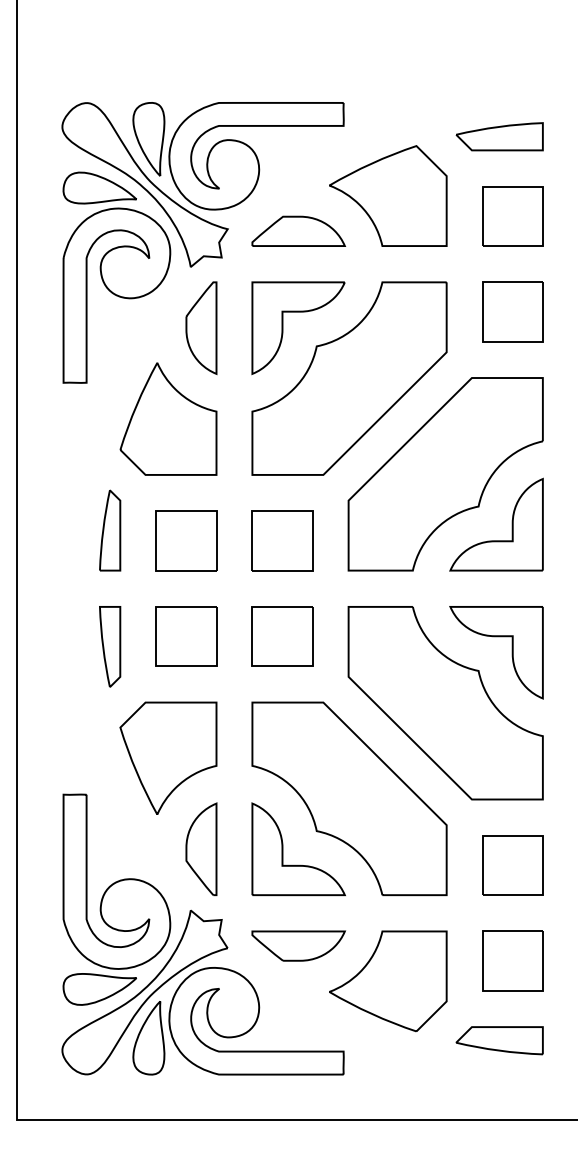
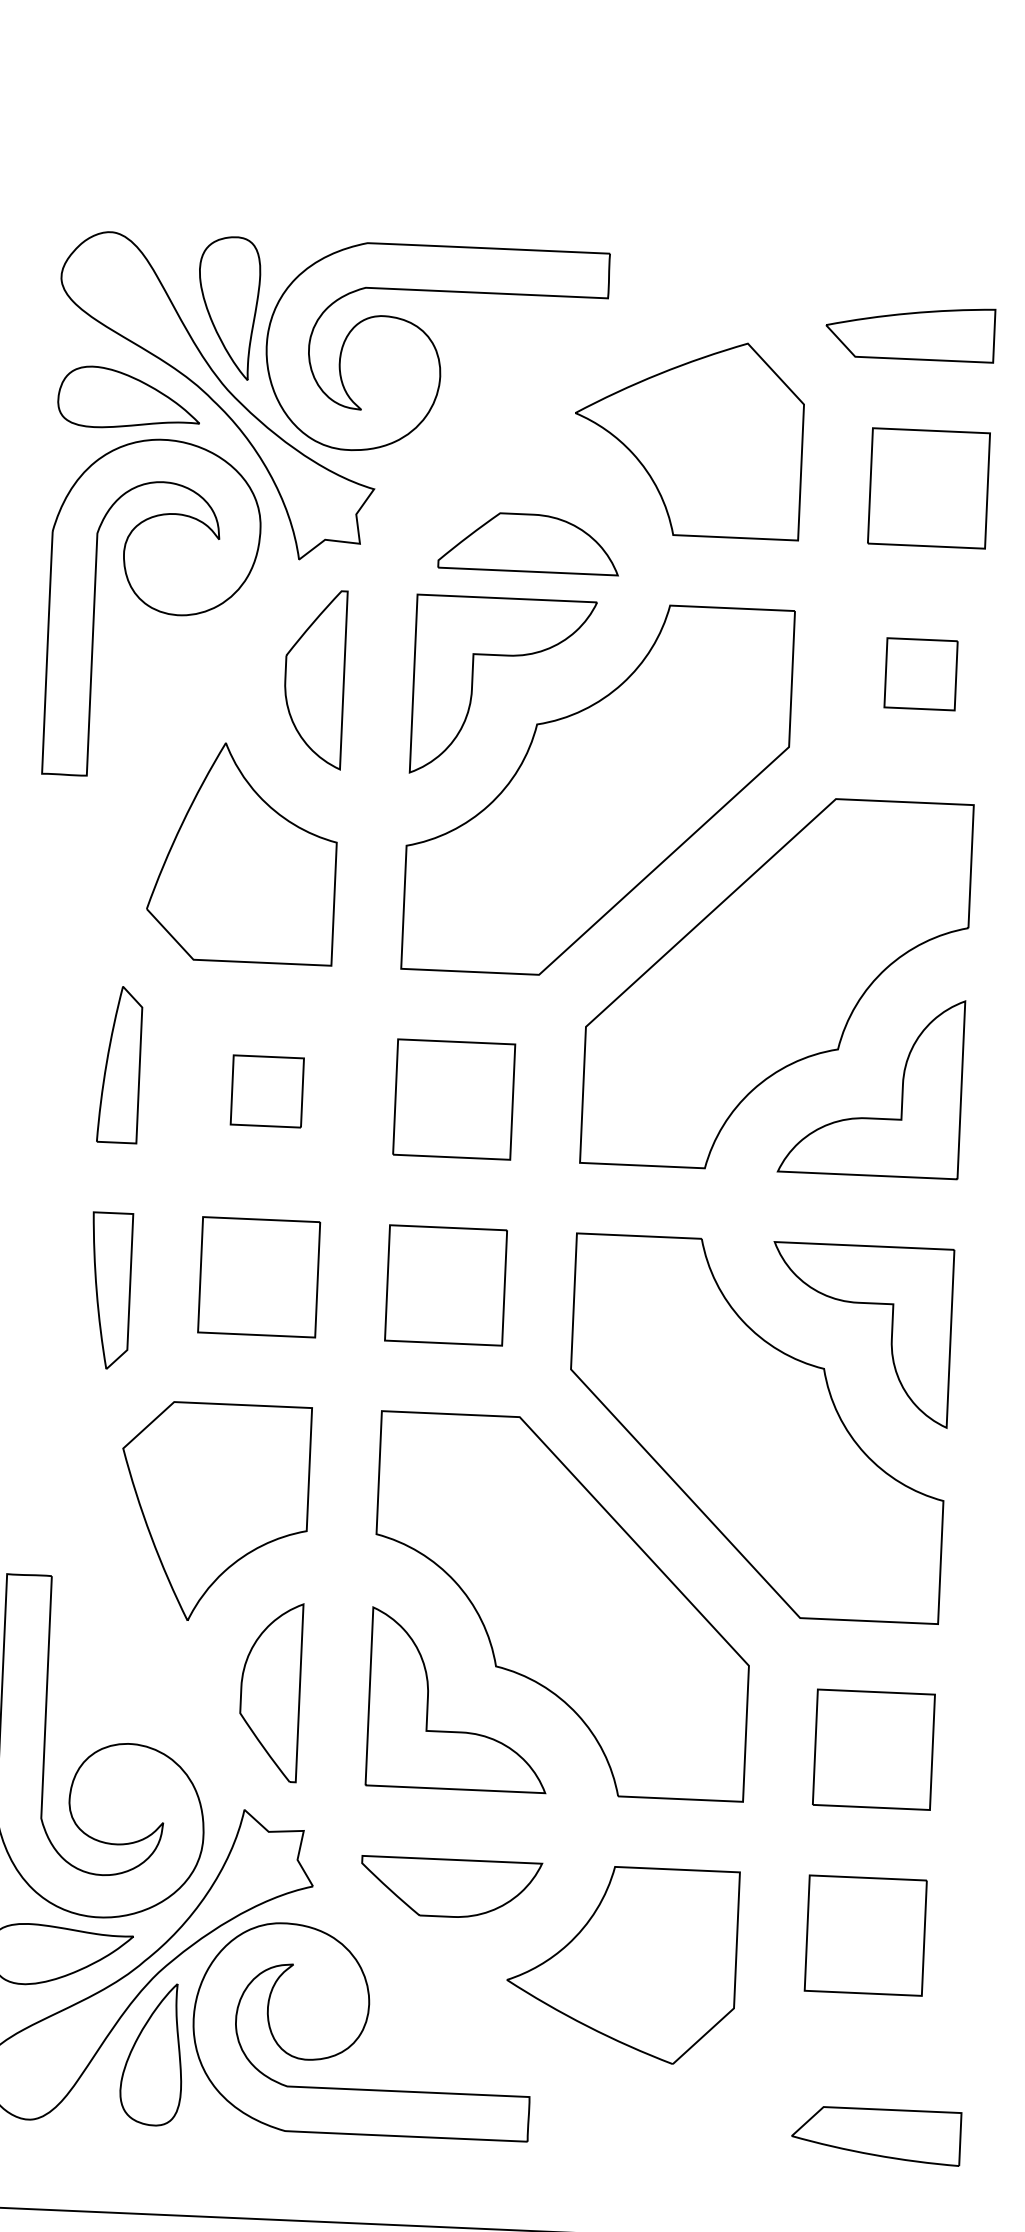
part: (298, 230) -> (529, 541), moved
part: (512, 311) -> (920, 673), size x0.6
part: (186, 540) -> (267, 1090), size x0.6
part: (499, 1040) -> (876, 2135), moved

